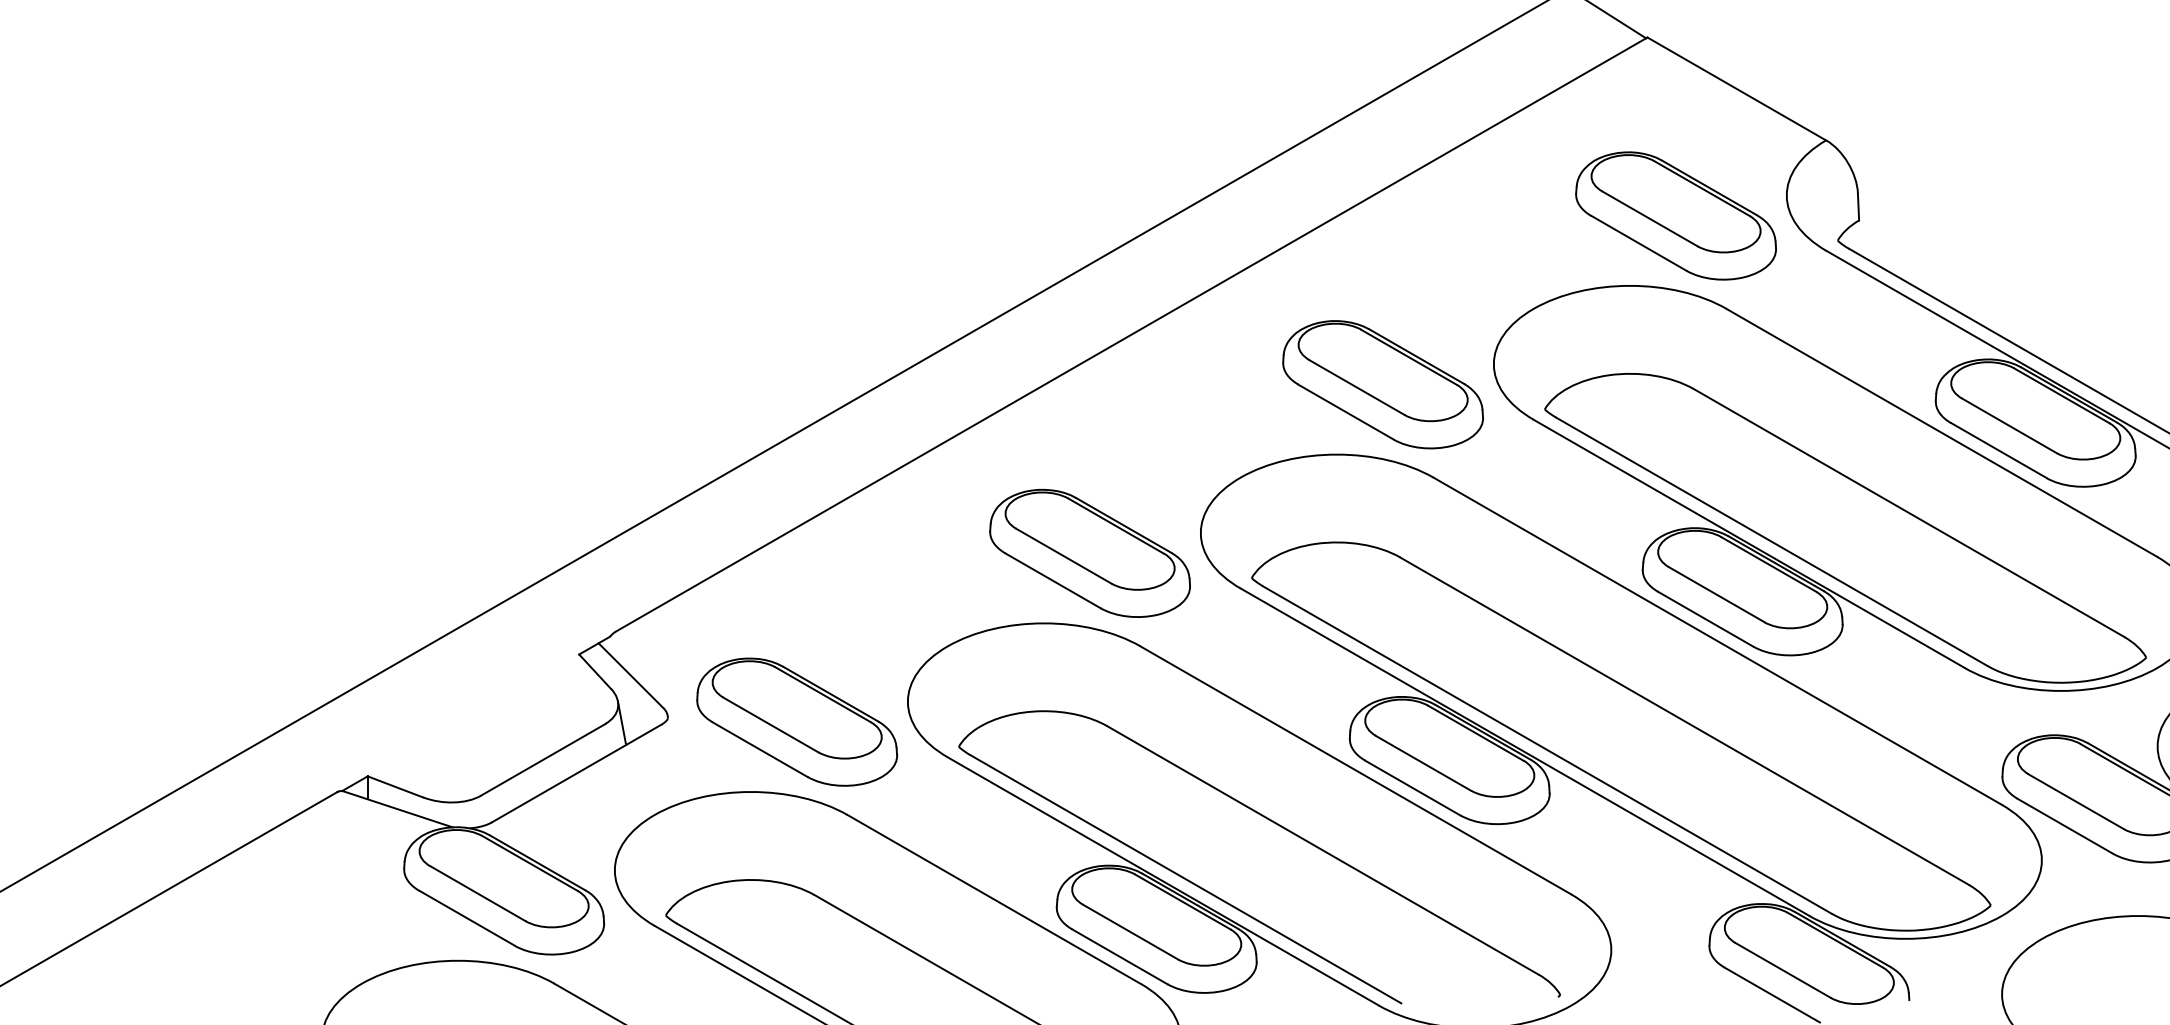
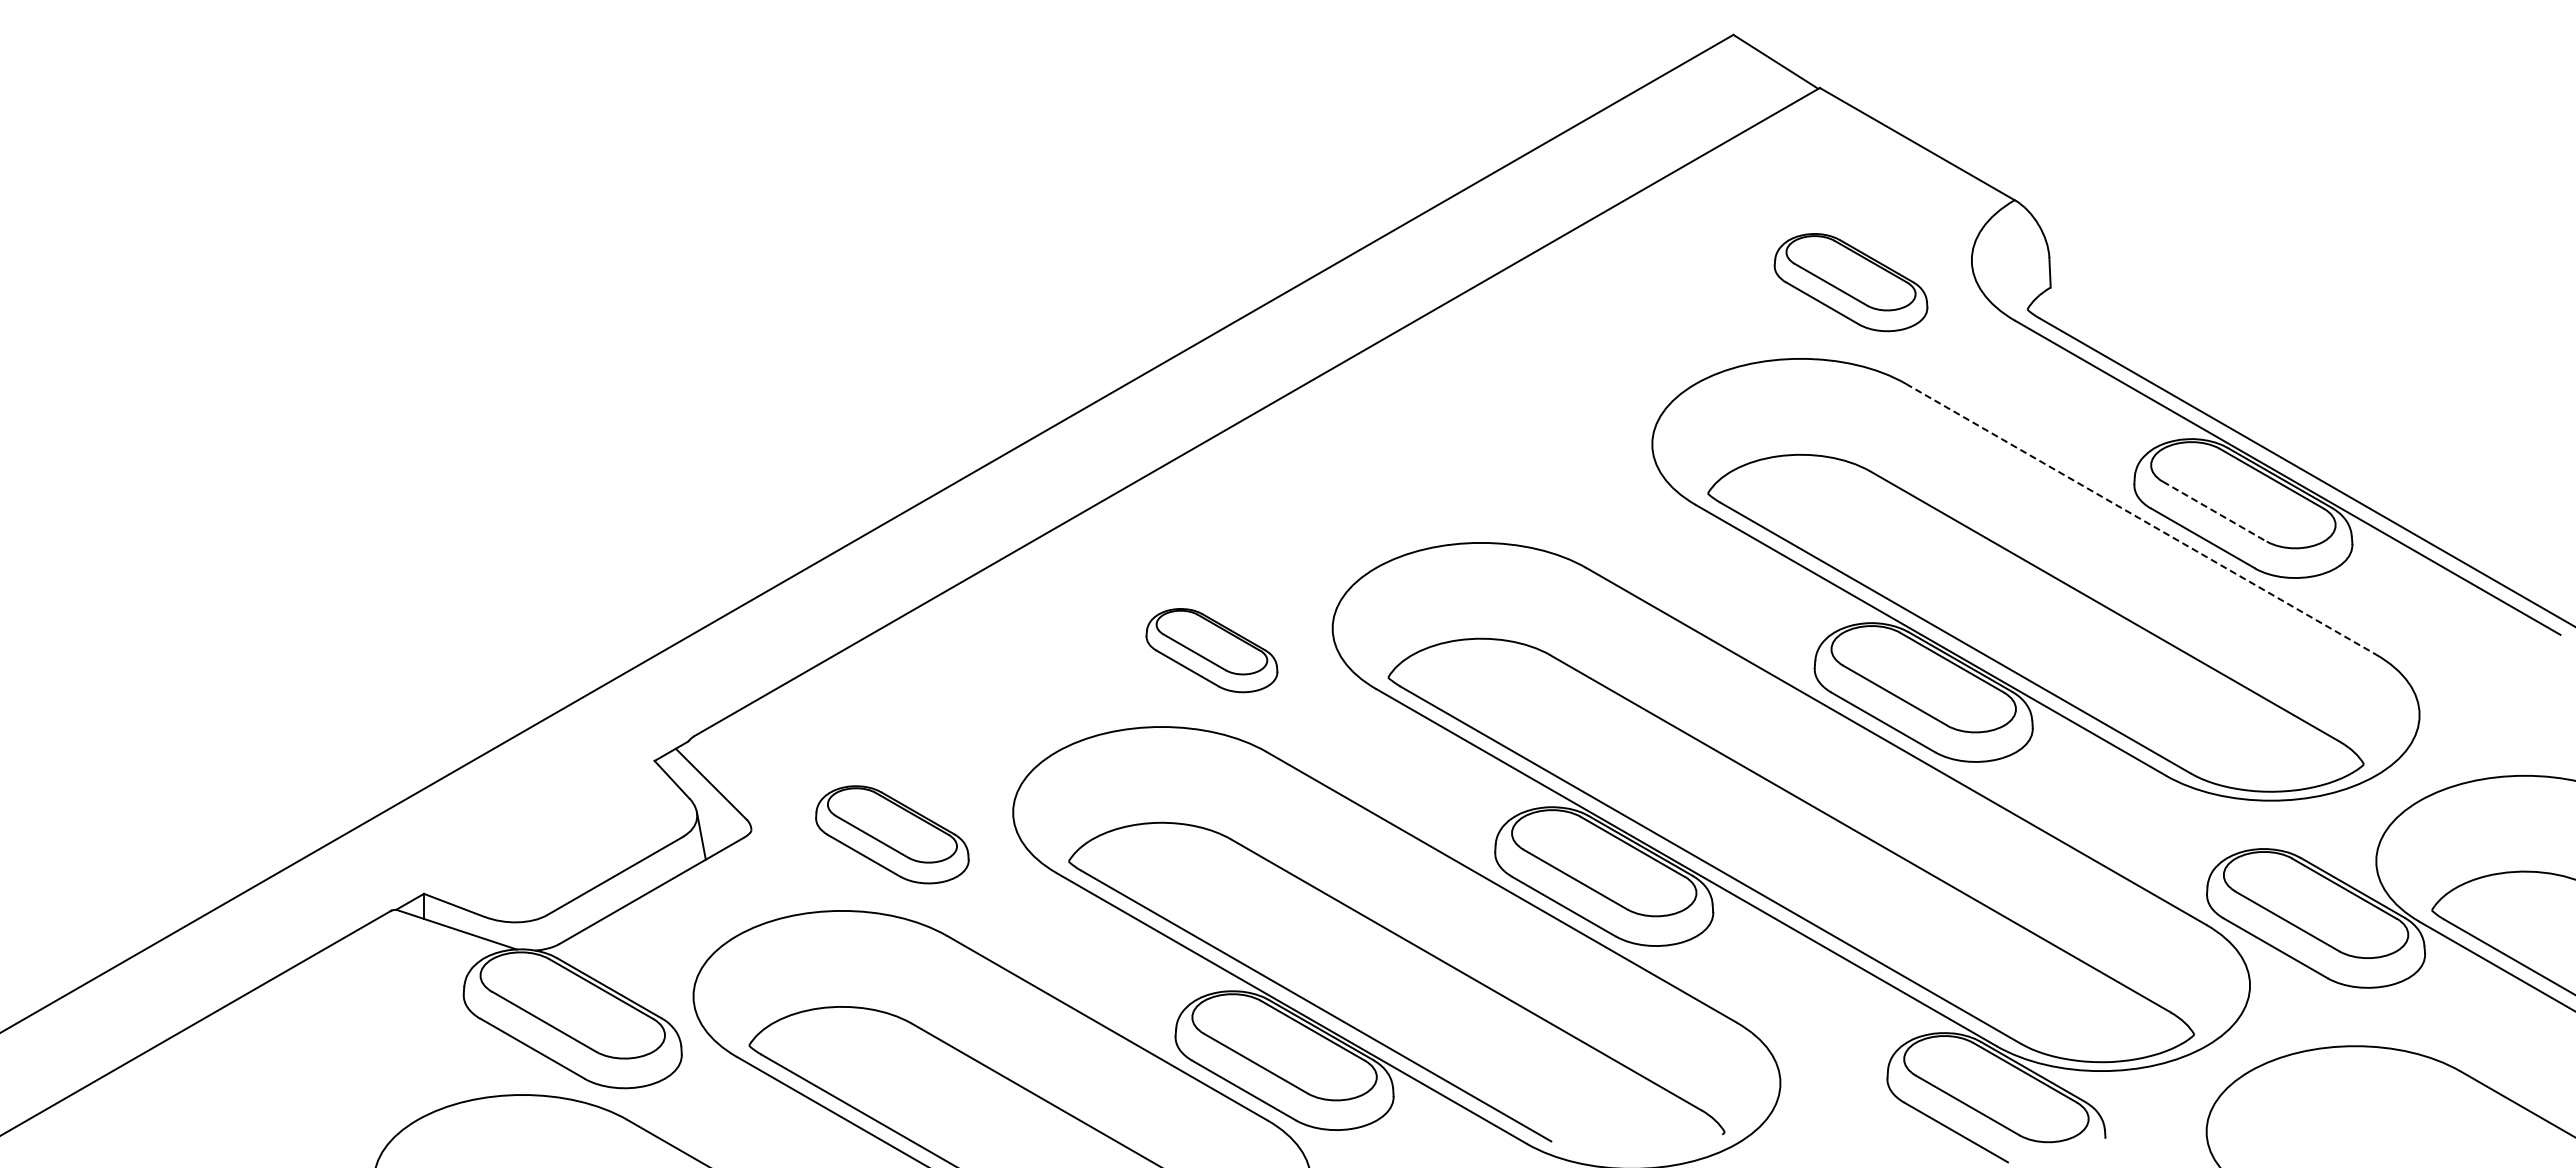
part: (1675, 215) -> (1850, 282), size x0.7
part: (1383, 384) -> (1531, 466), removed
line: (2009, 425) -> (2214, 511), solid -> dashed
line: (1942, 433) -> (2141, 519), solid -> dashed
part: (1089, 553) -> (1211, 650), size x0.6
part: (797, 721) -> (892, 834), size x0.7

